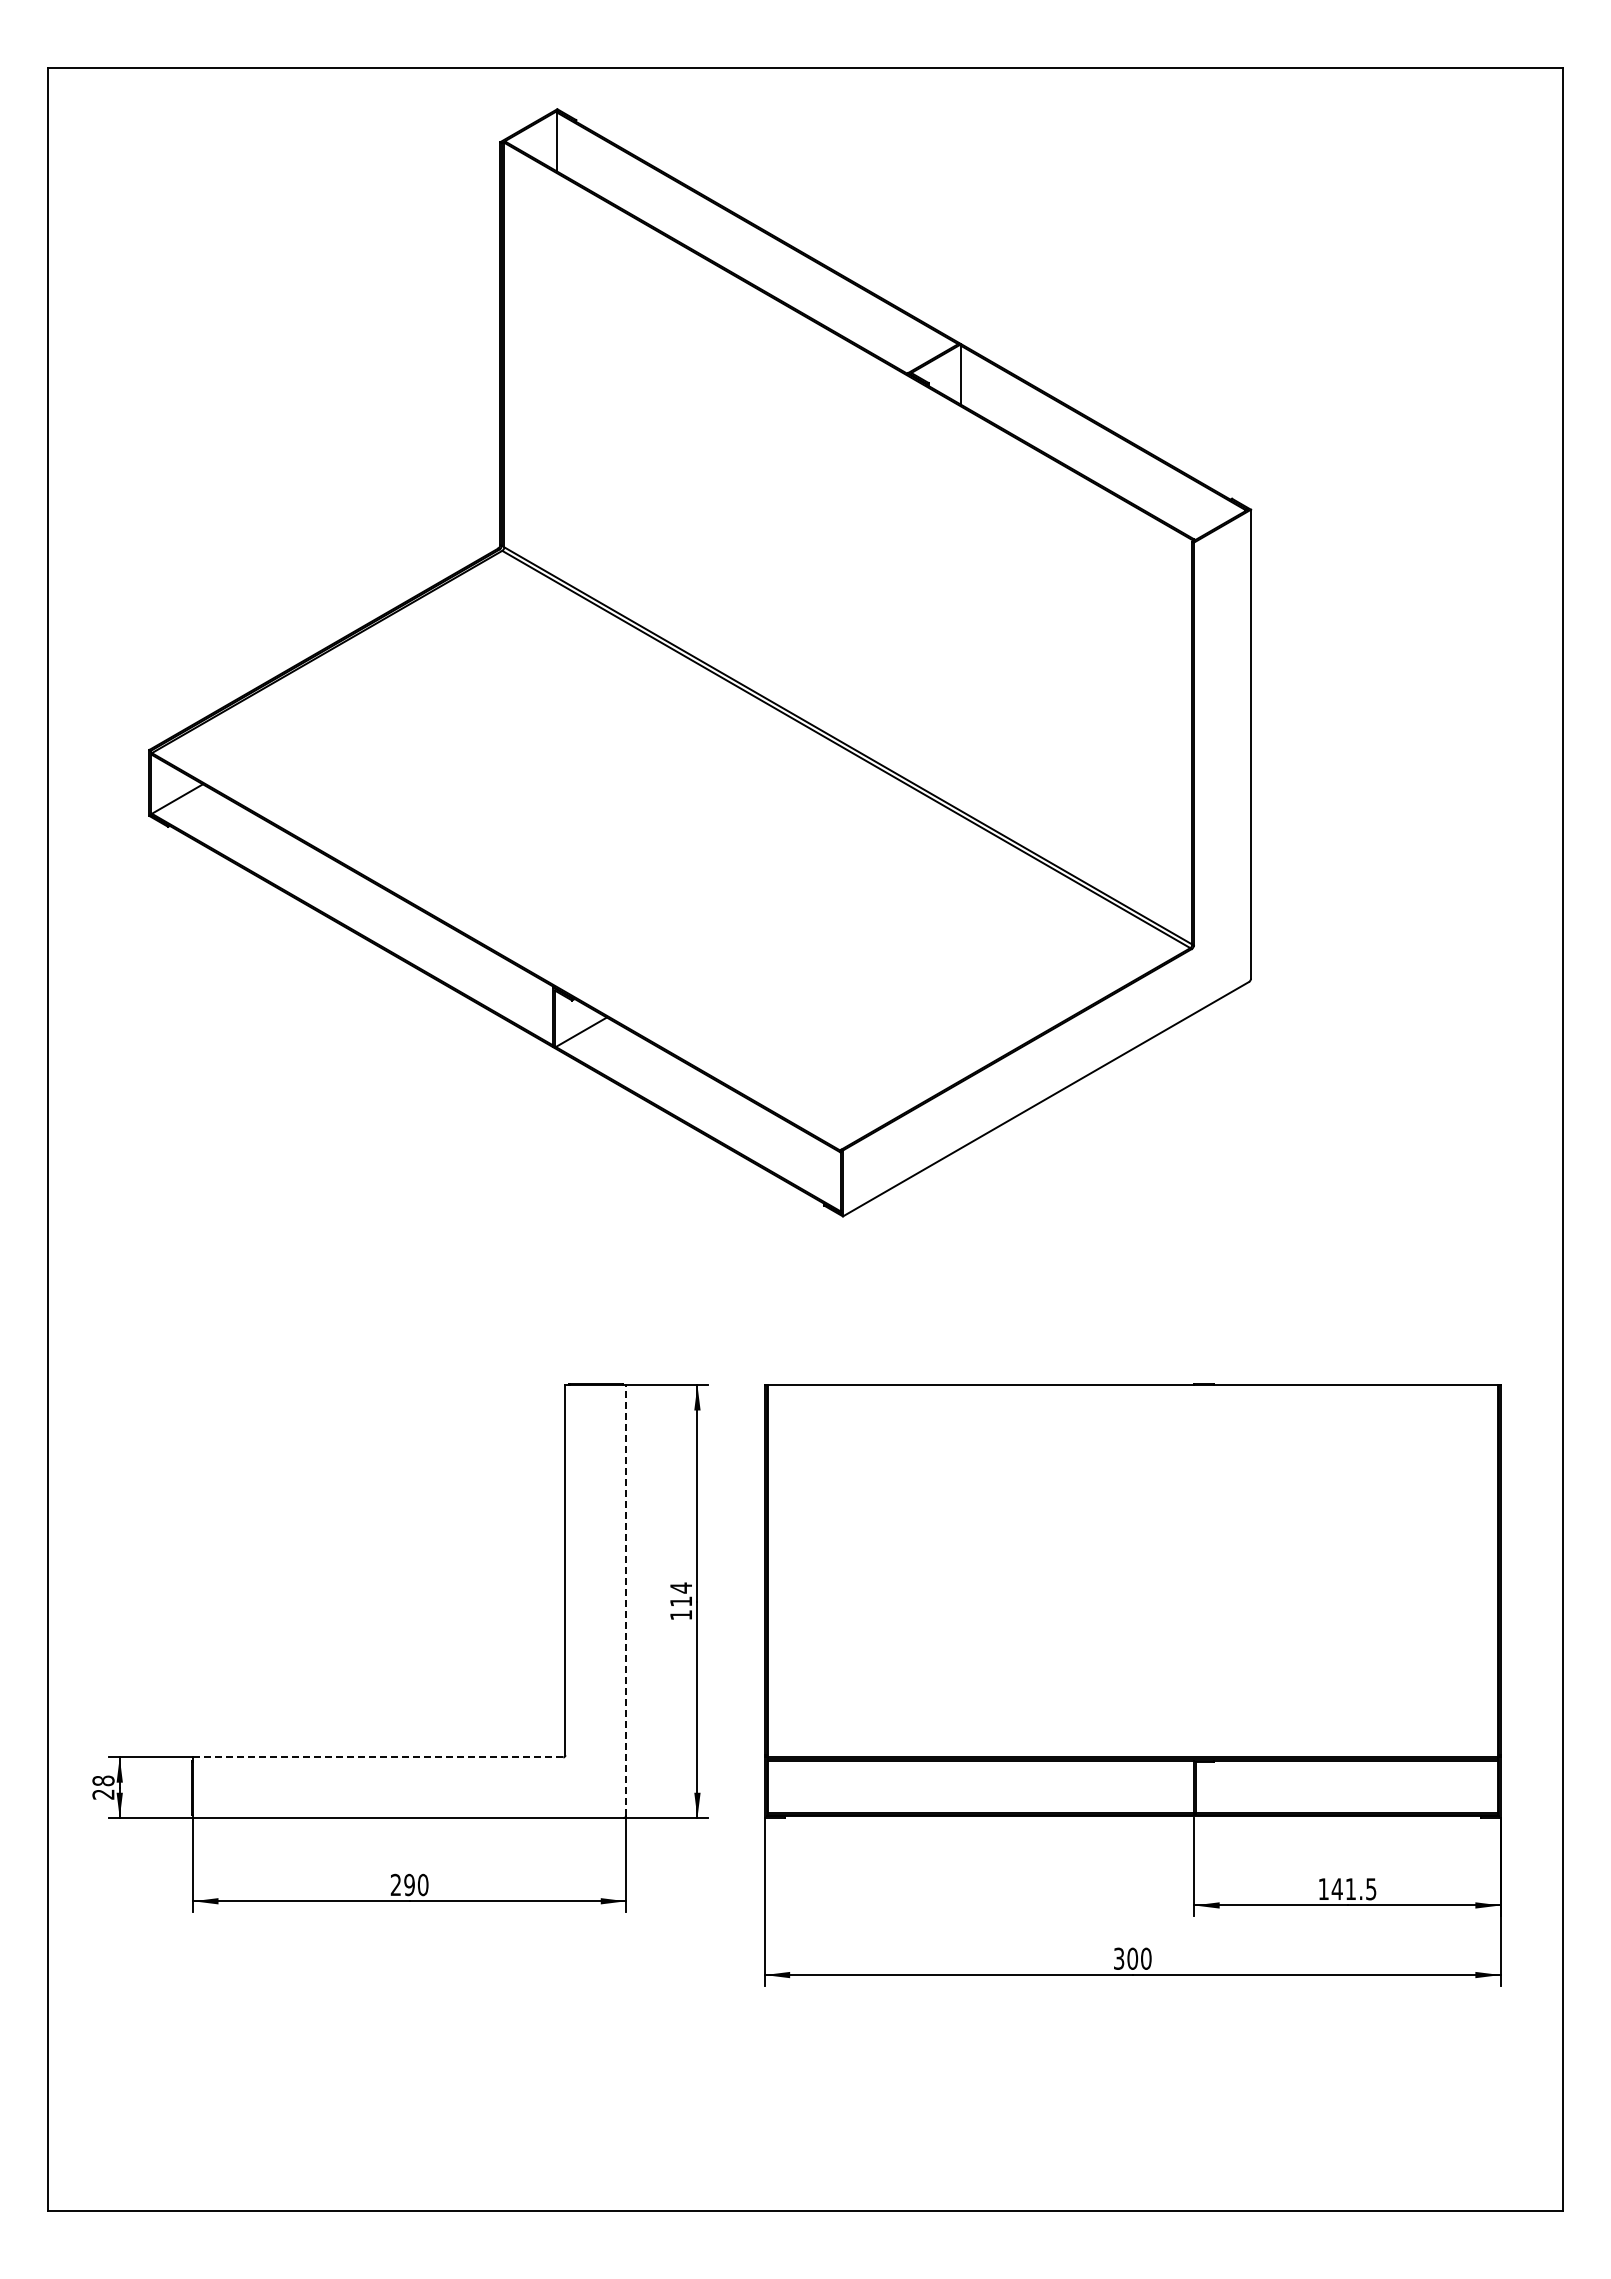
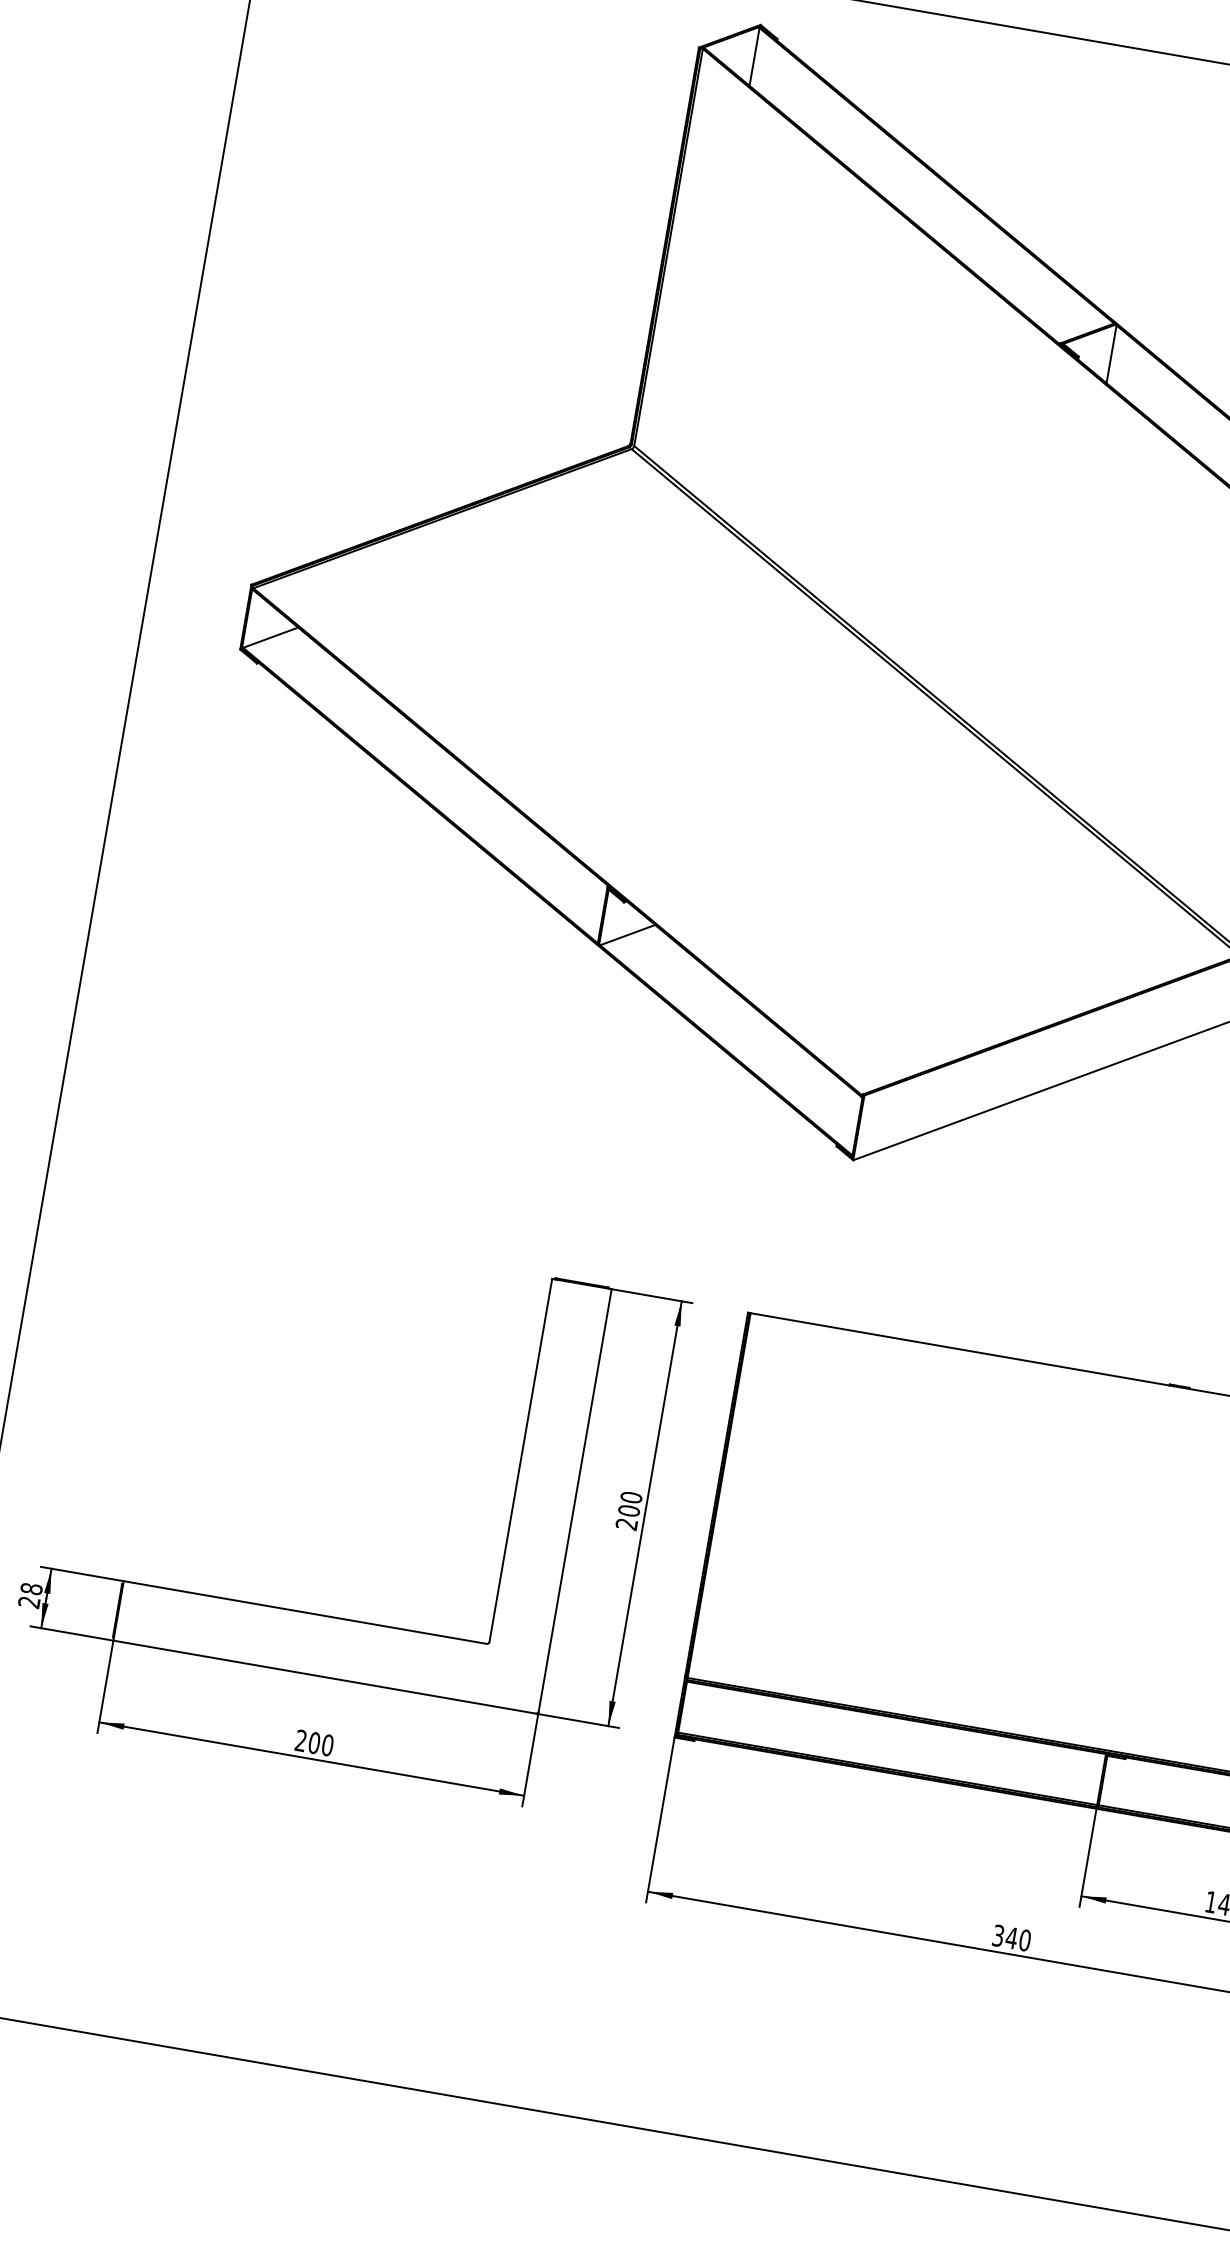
line: (626, 1600) -> (575, 1500), dashed -> solid
text: (681, 1601) -> (629, 1510), 114 -> 200
line: (377, 1757) -> (304, 1612), dashed -> solid
text: (409, 1885) -> (314, 1743), 290 -> 200
text: (1132, 1958) -> (1011, 1937), 300 -> 340

